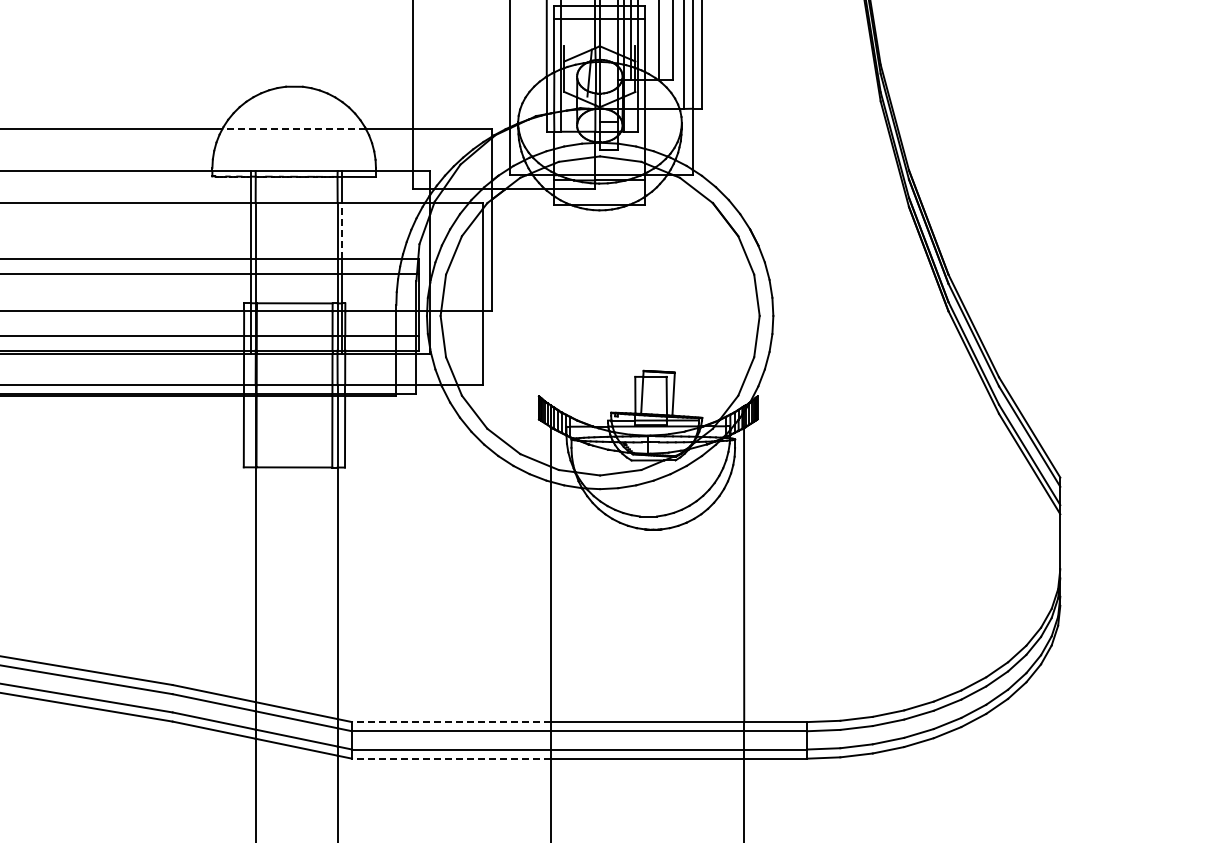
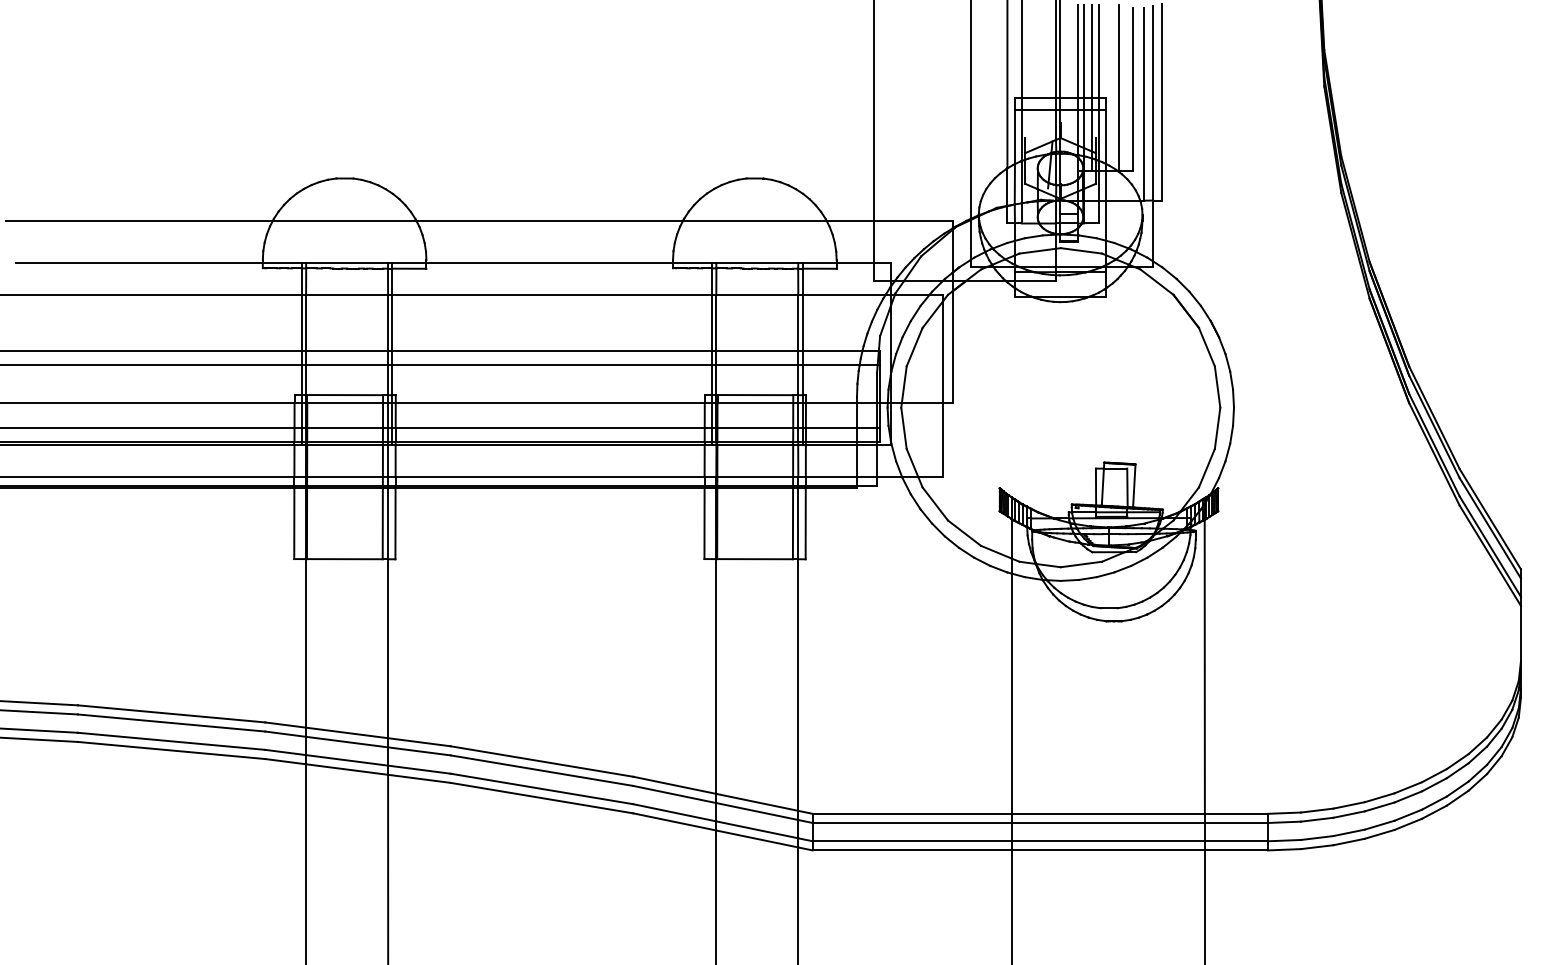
line: (293, 128) -> (754, 220), dashed -> solid
line: (341, 230) -> (802, 322), dashed -> solid
line: (451, 721) -> (912, 813), dashed -> solid
line: (451, 758) -> (912, 850), dashed -> solid

